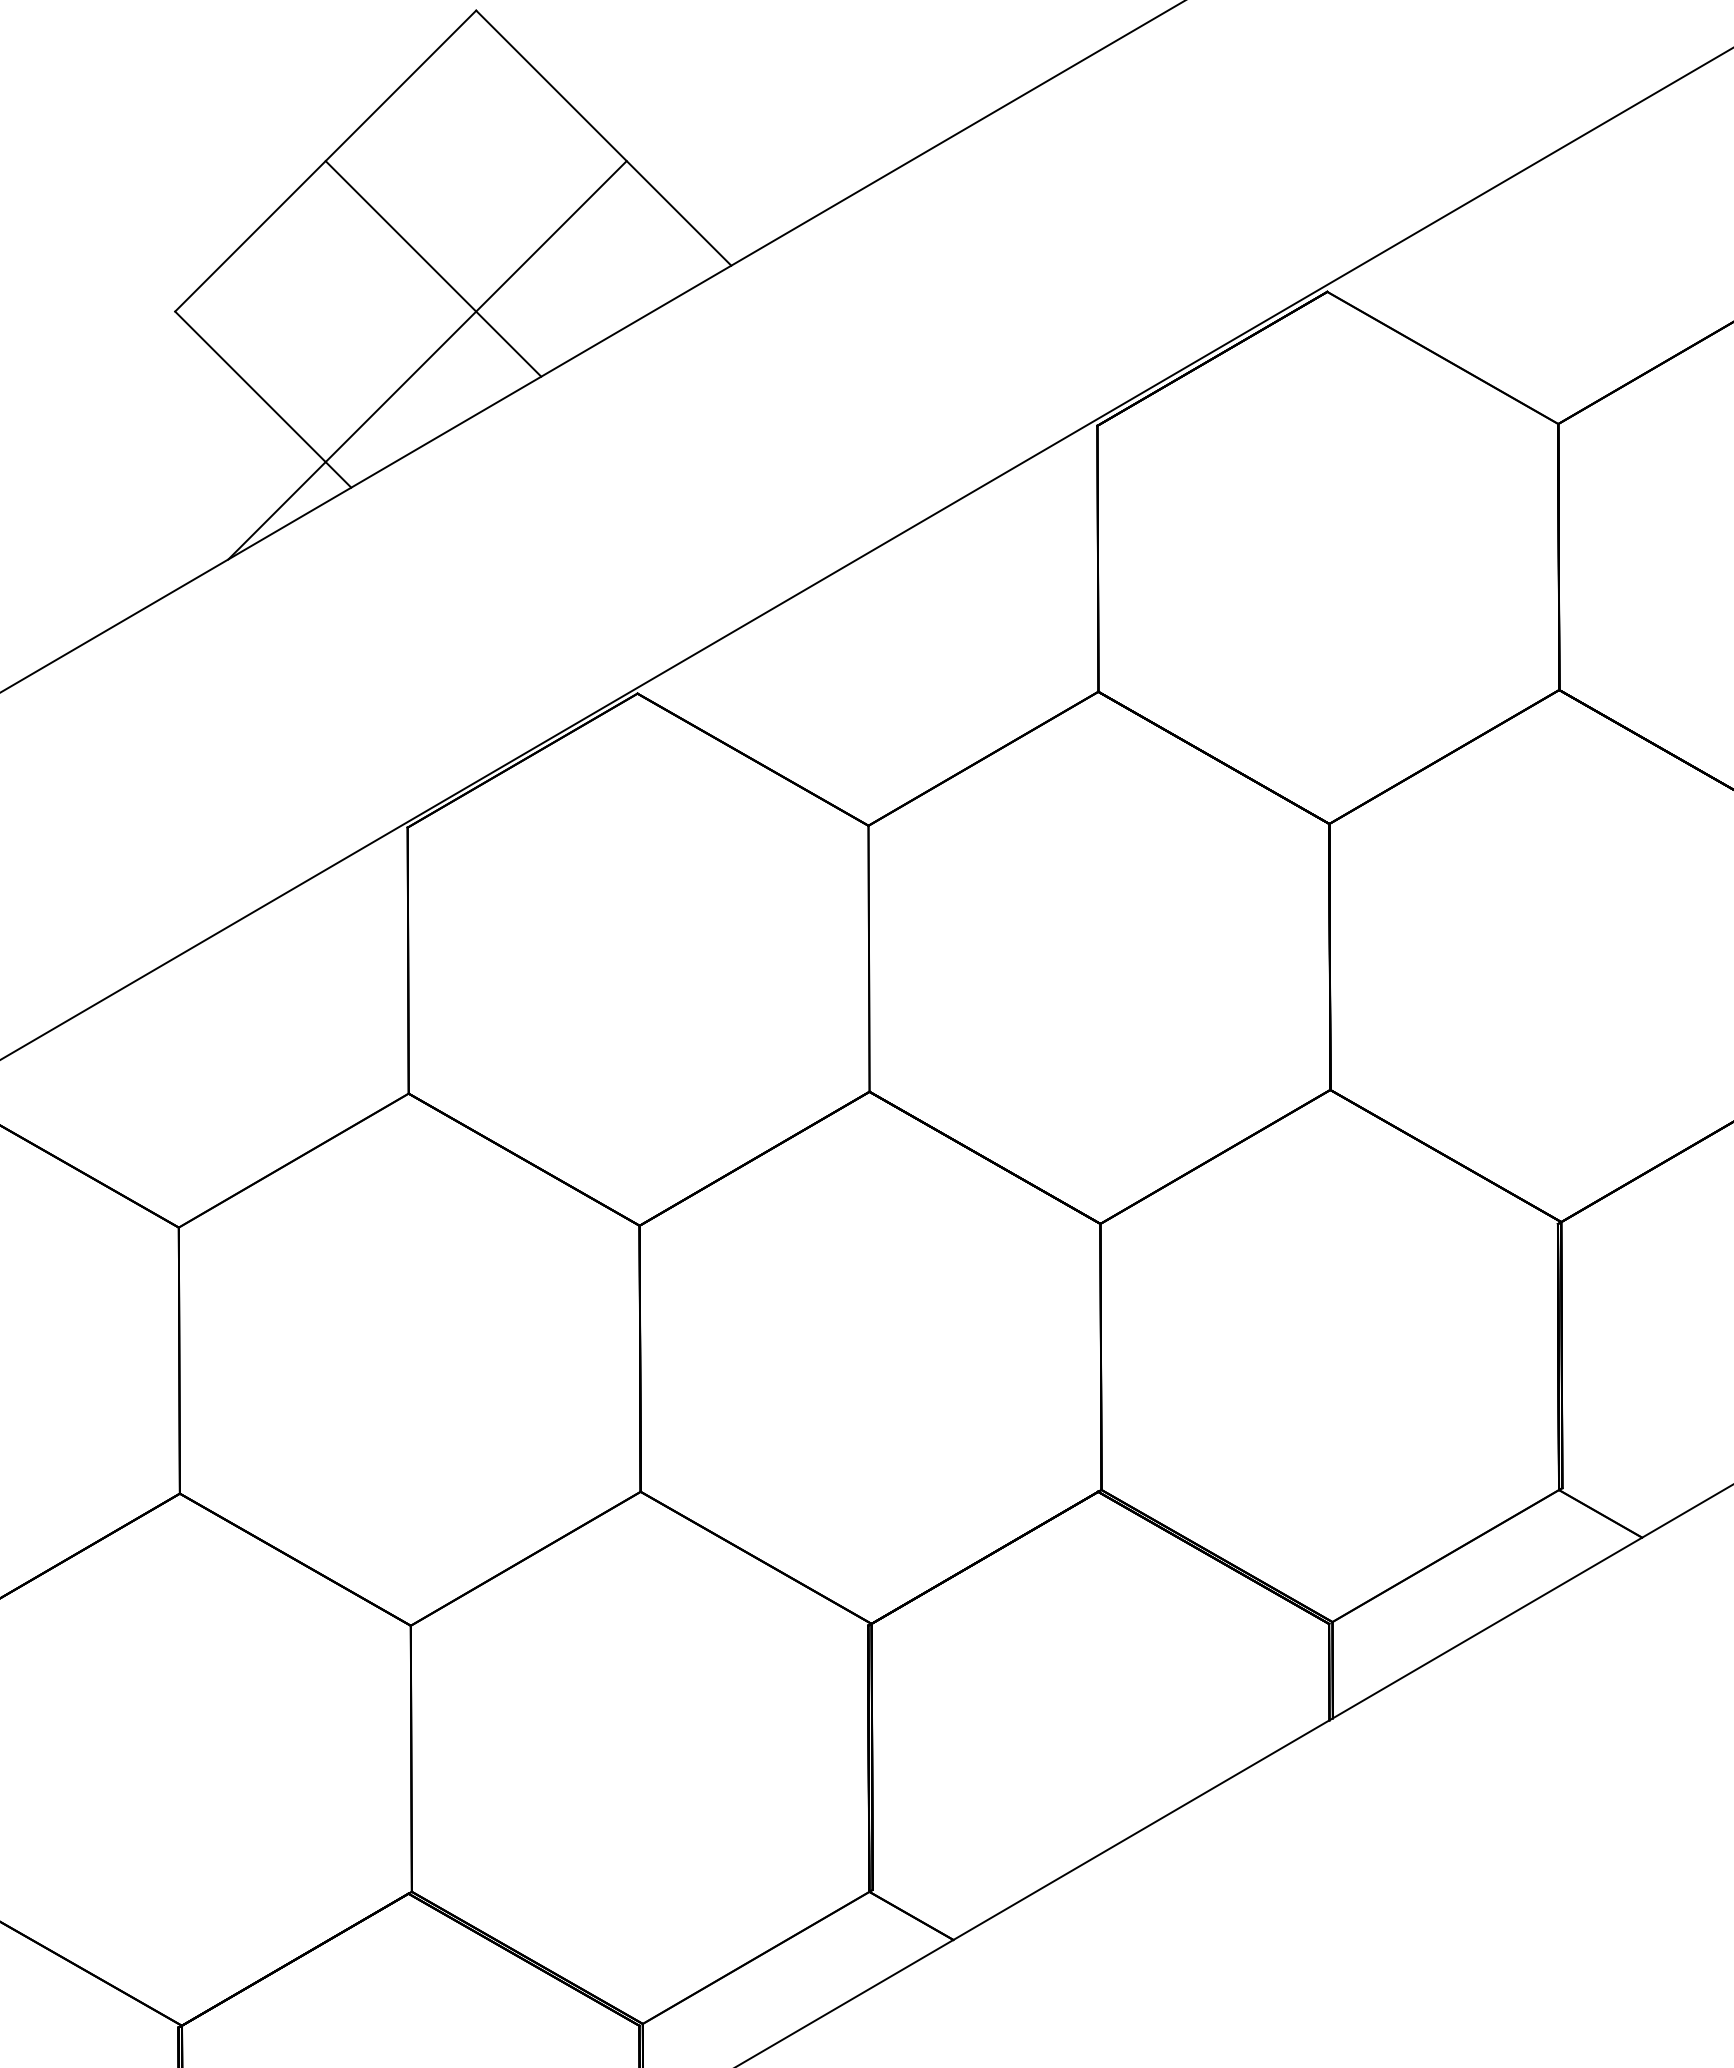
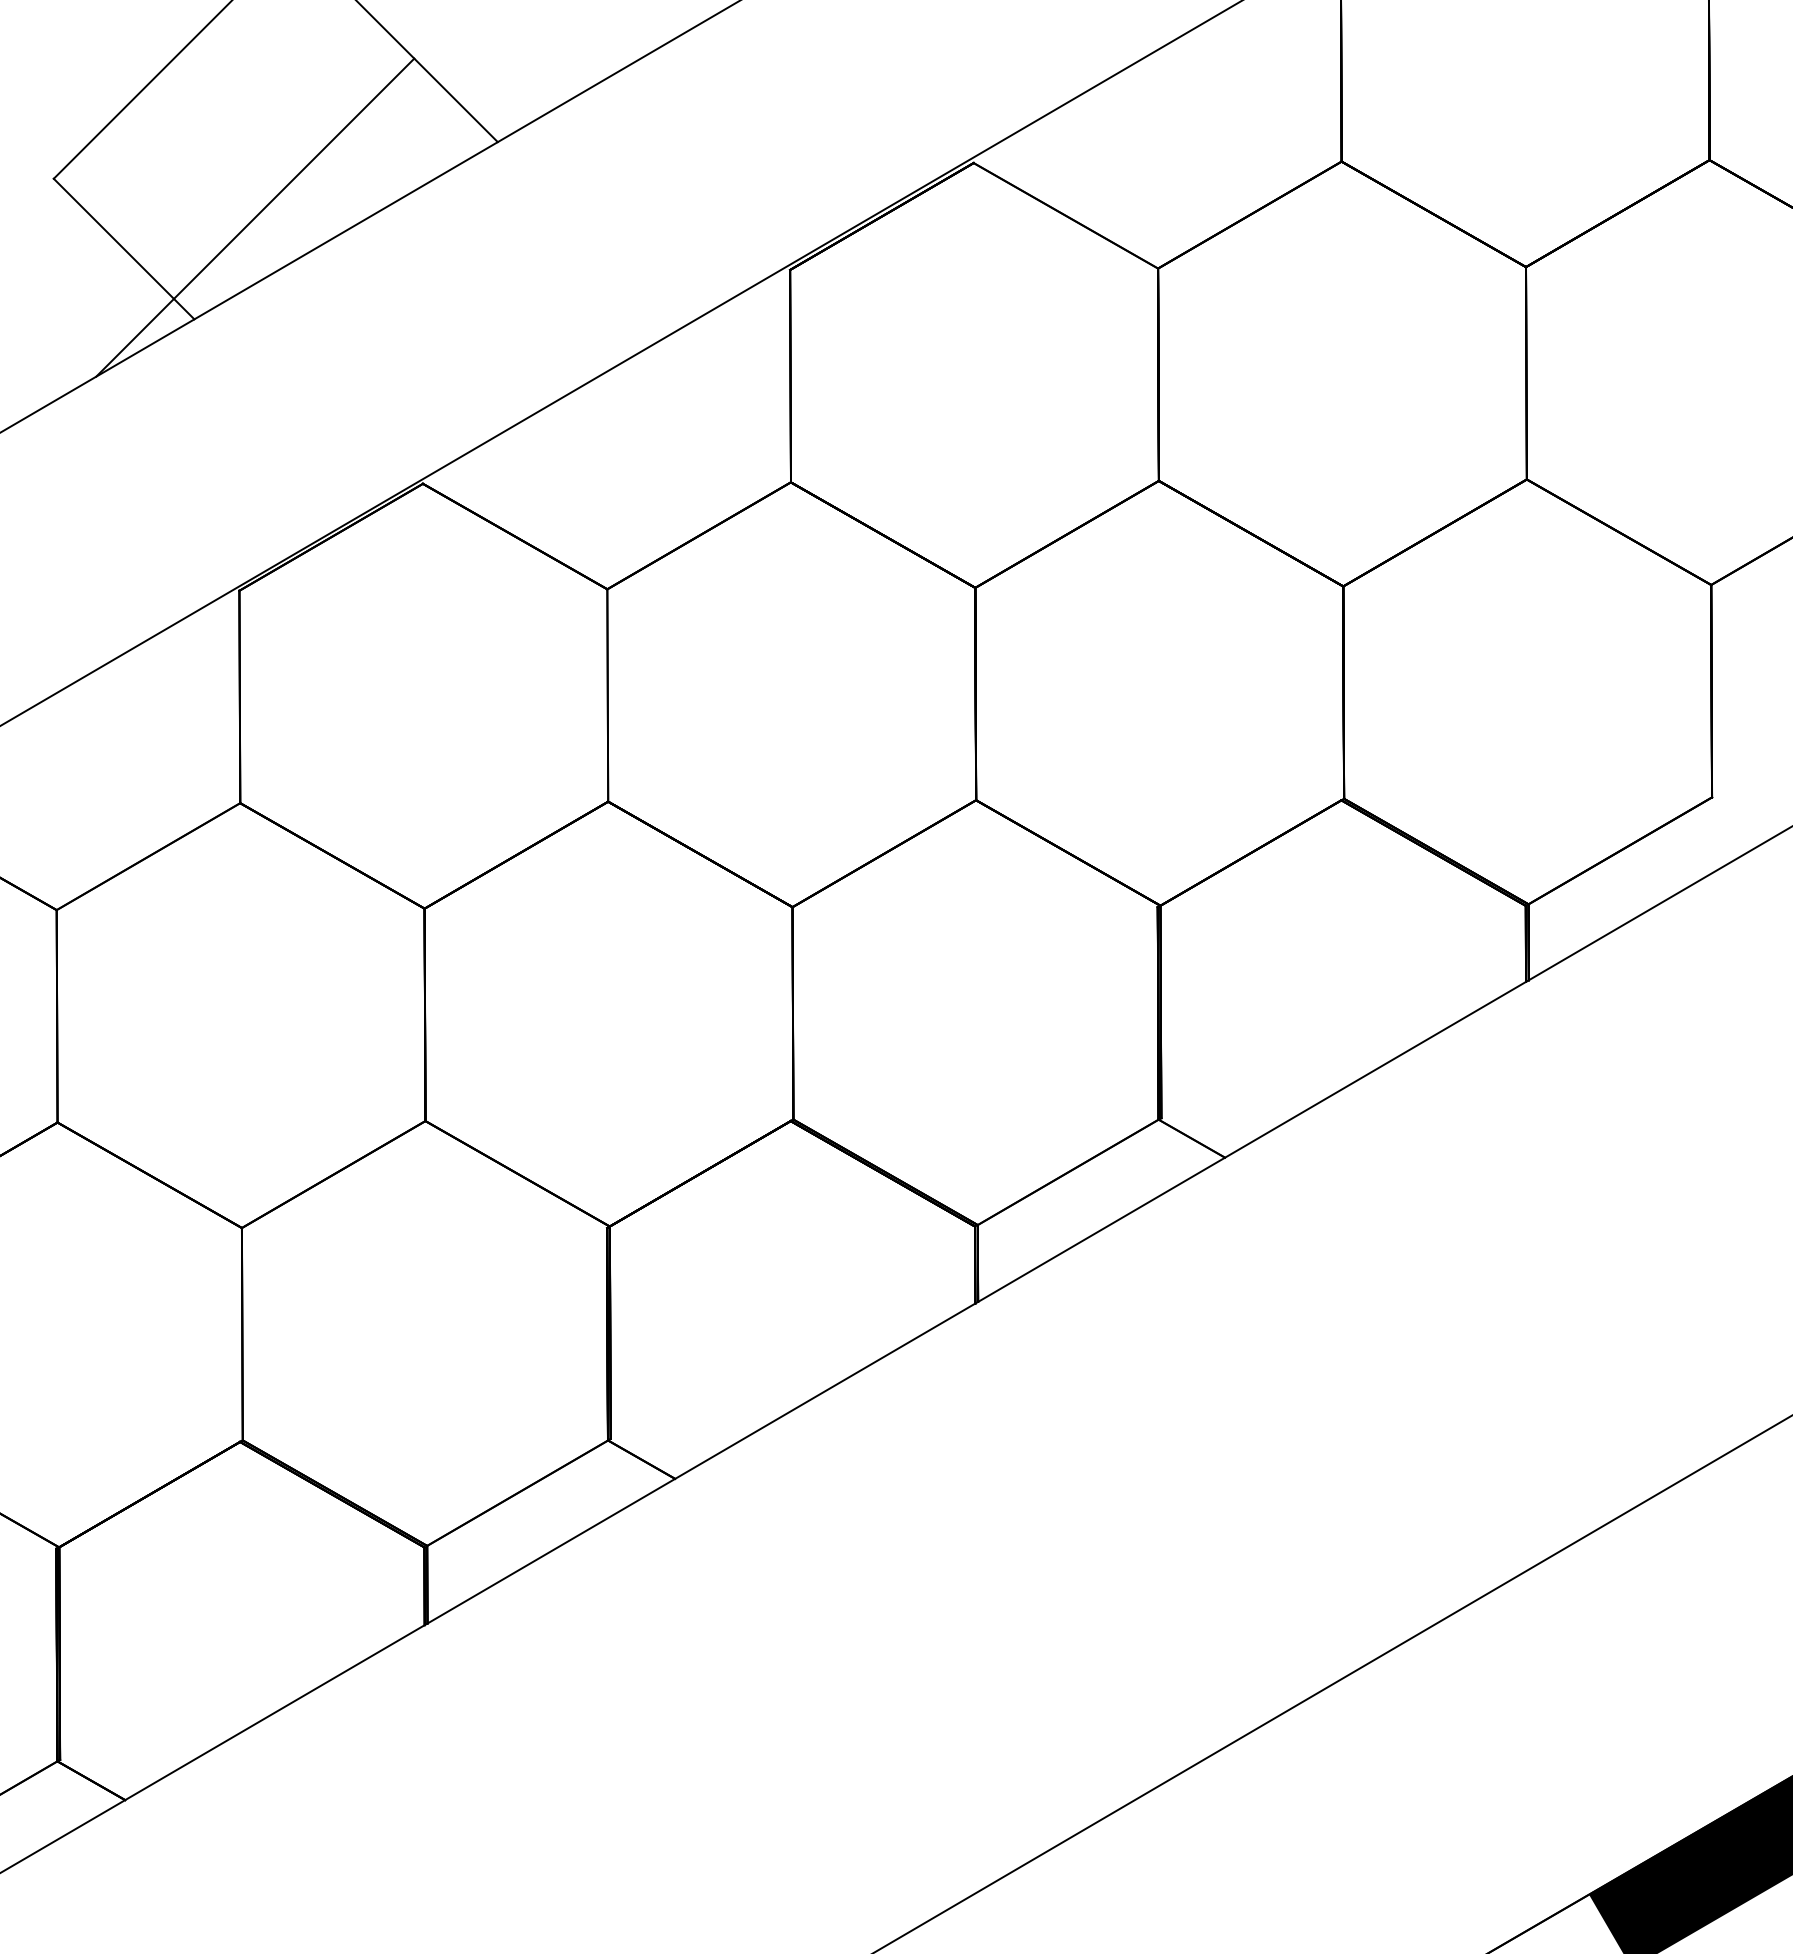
line: (432, 268) -> (259, 144), removed

